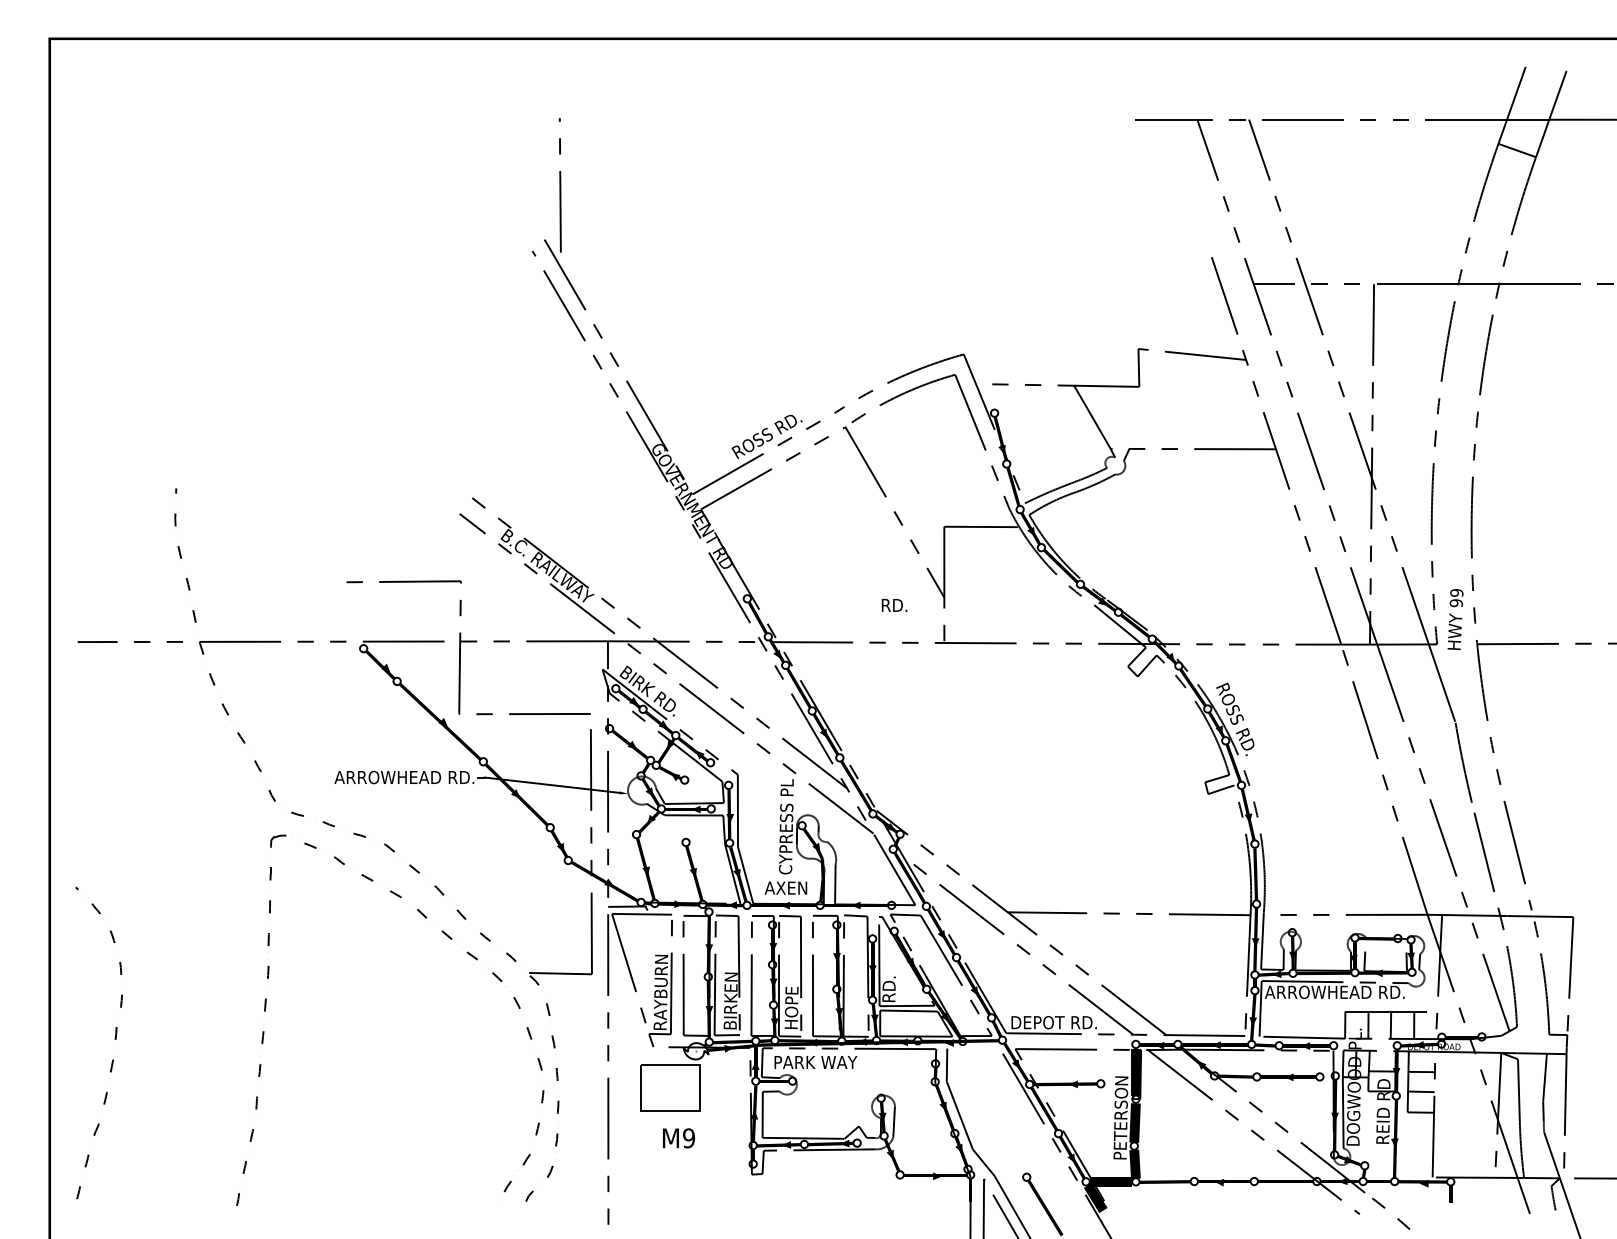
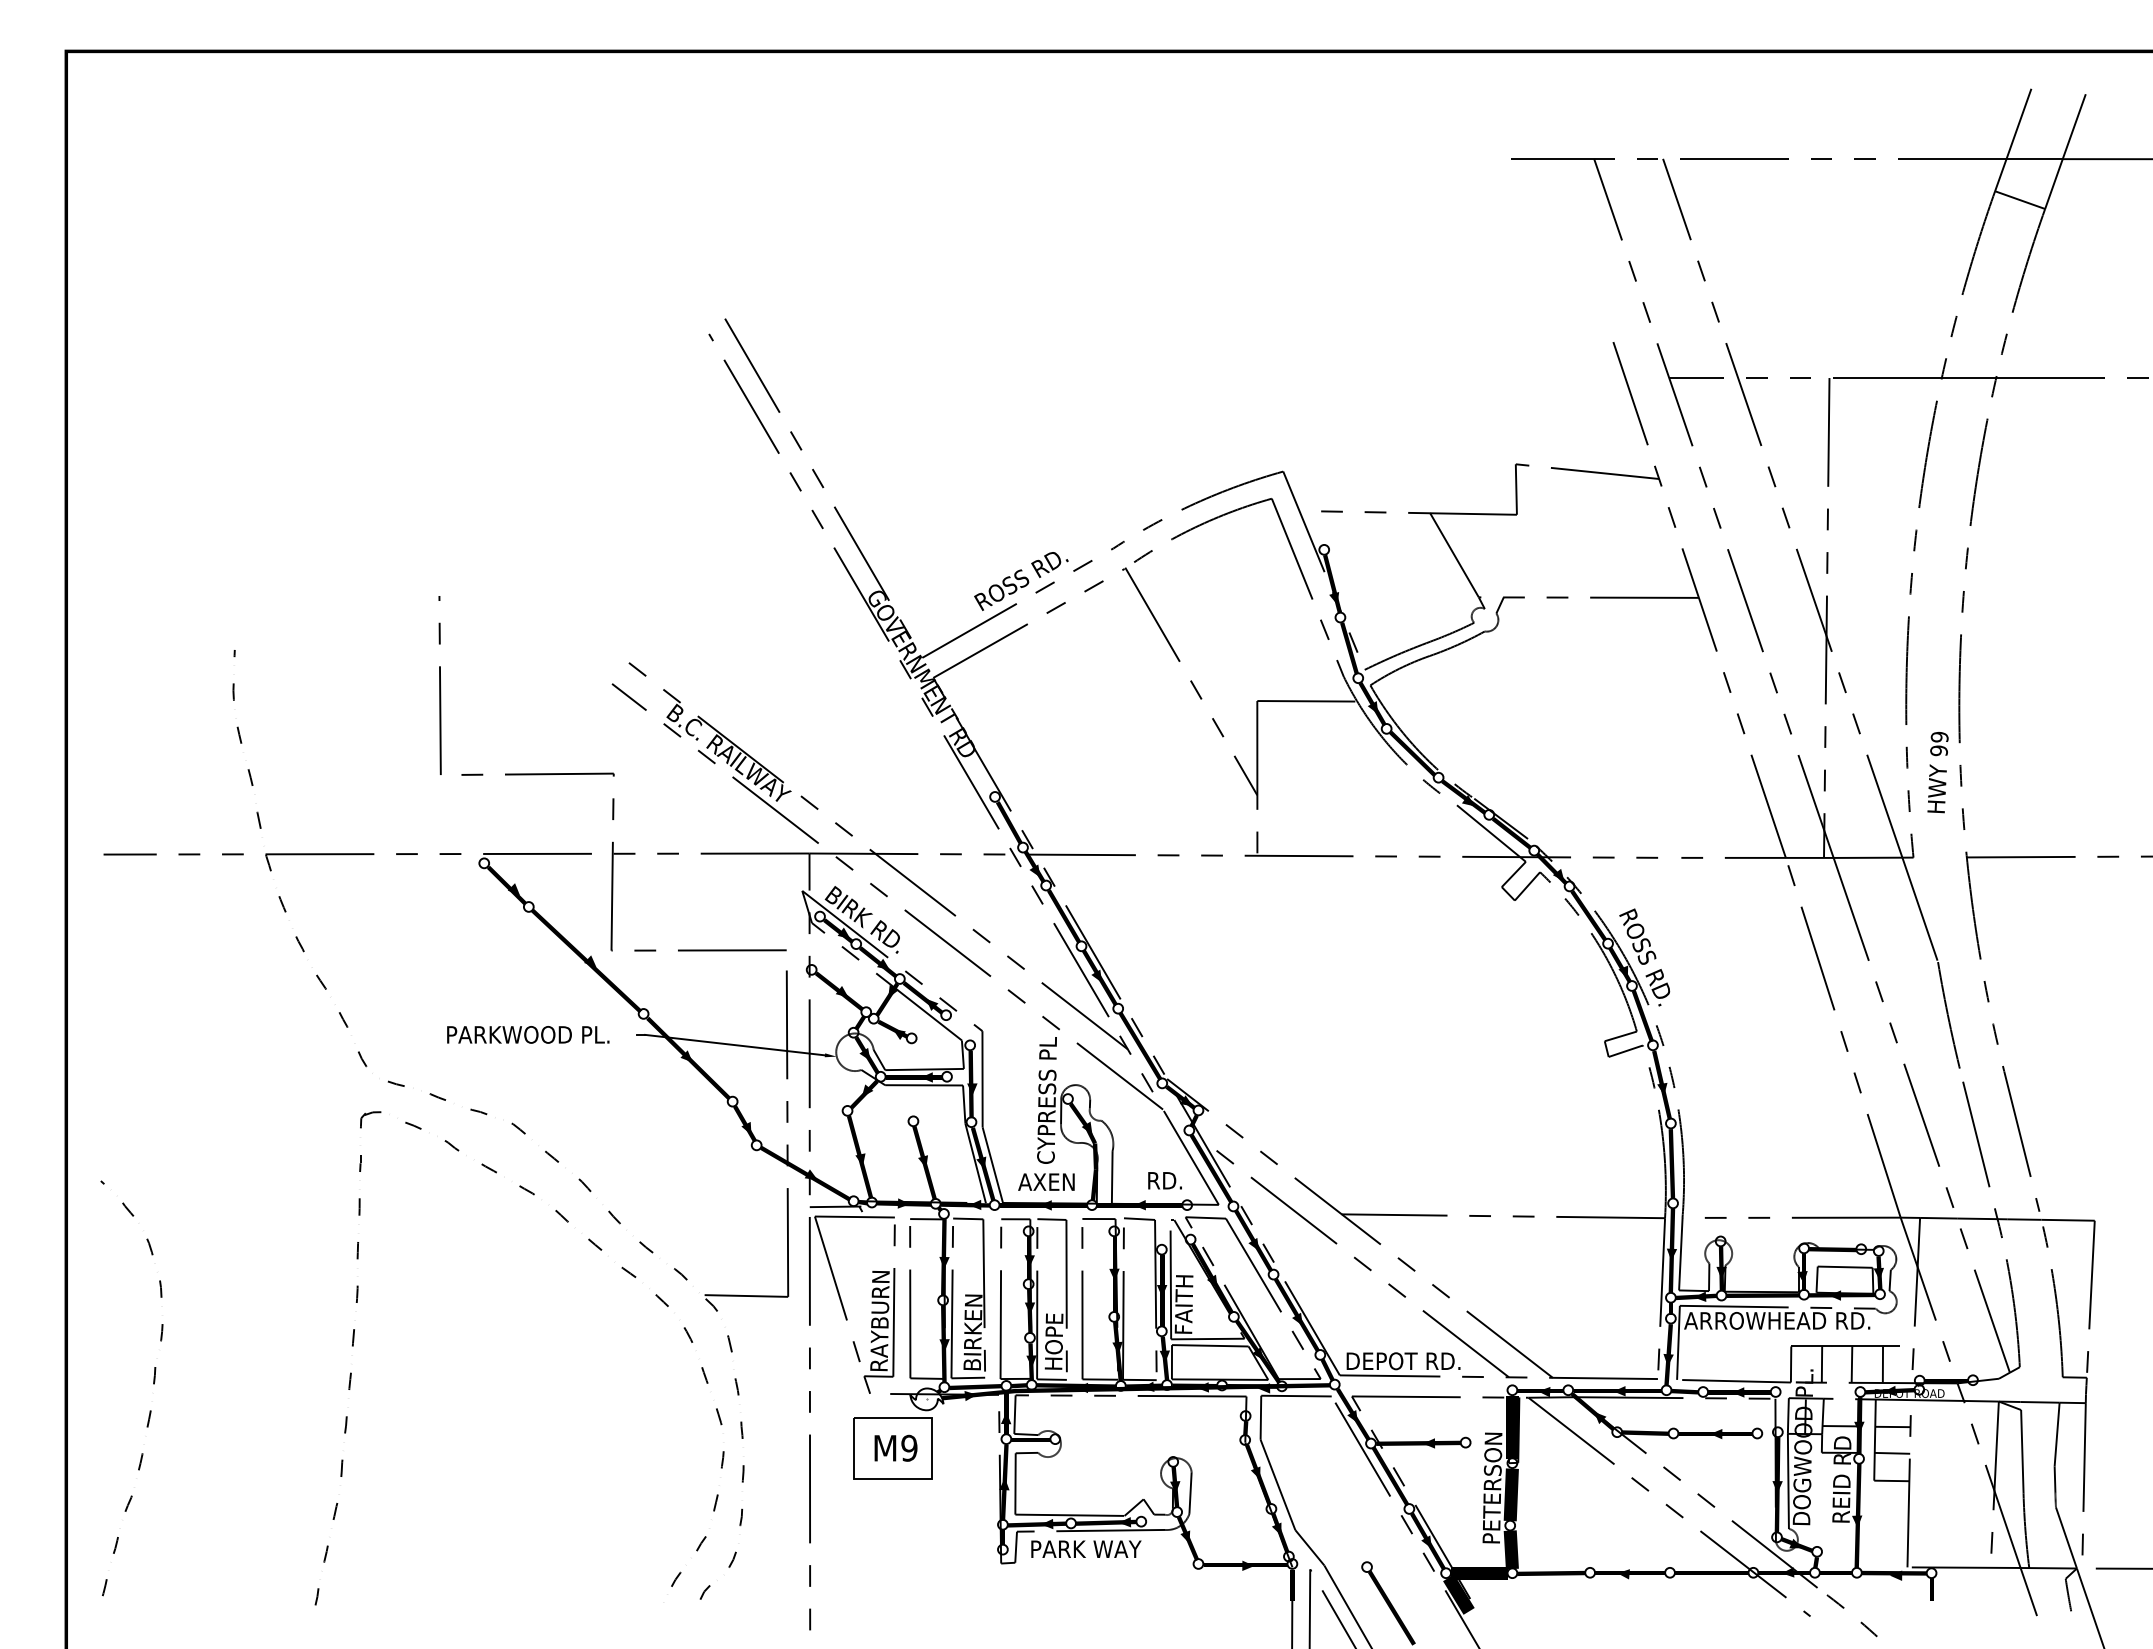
line: (559, 185) -> (439, 685), moved
text: (894, 605) -> (1164, 1180), moved
text: (1455, 619) -> (1937, 772), moved
text: (404, 777) -> (538, 1034), ARROWHEAD RD. -> PARKWOOD PL.
line: (1385, 951) -> (1844, 1266), added
text: (889, 979) -> (1184, 1303), RD. -> FAITH
line: (973, 1048) -> (1296, 1395), added
text: (816, 1061) -> (1086, 1548), moved
text: (678, 1137) -> (895, 1447), moved

